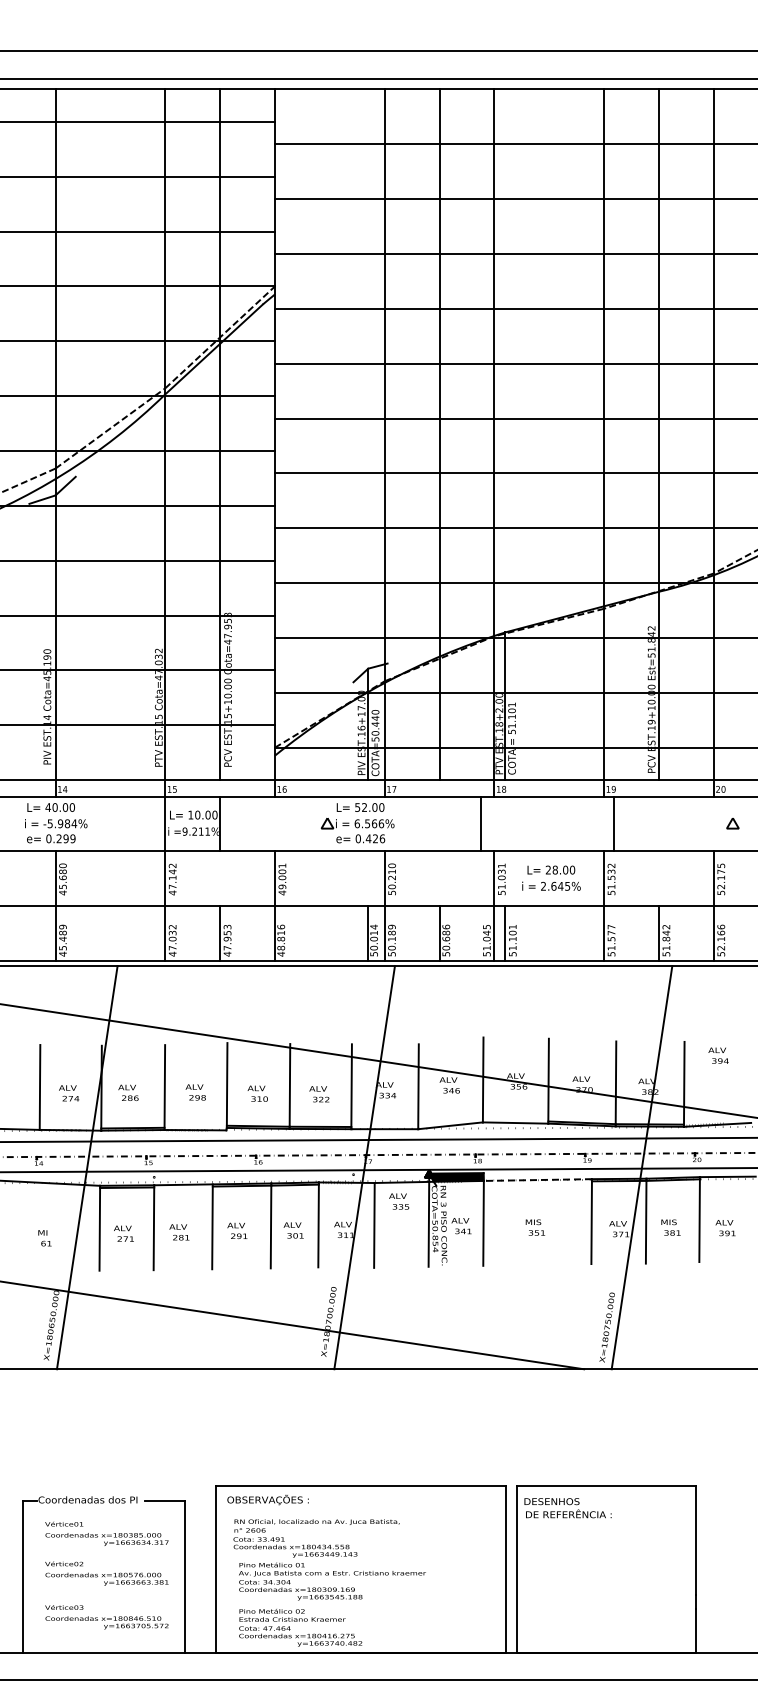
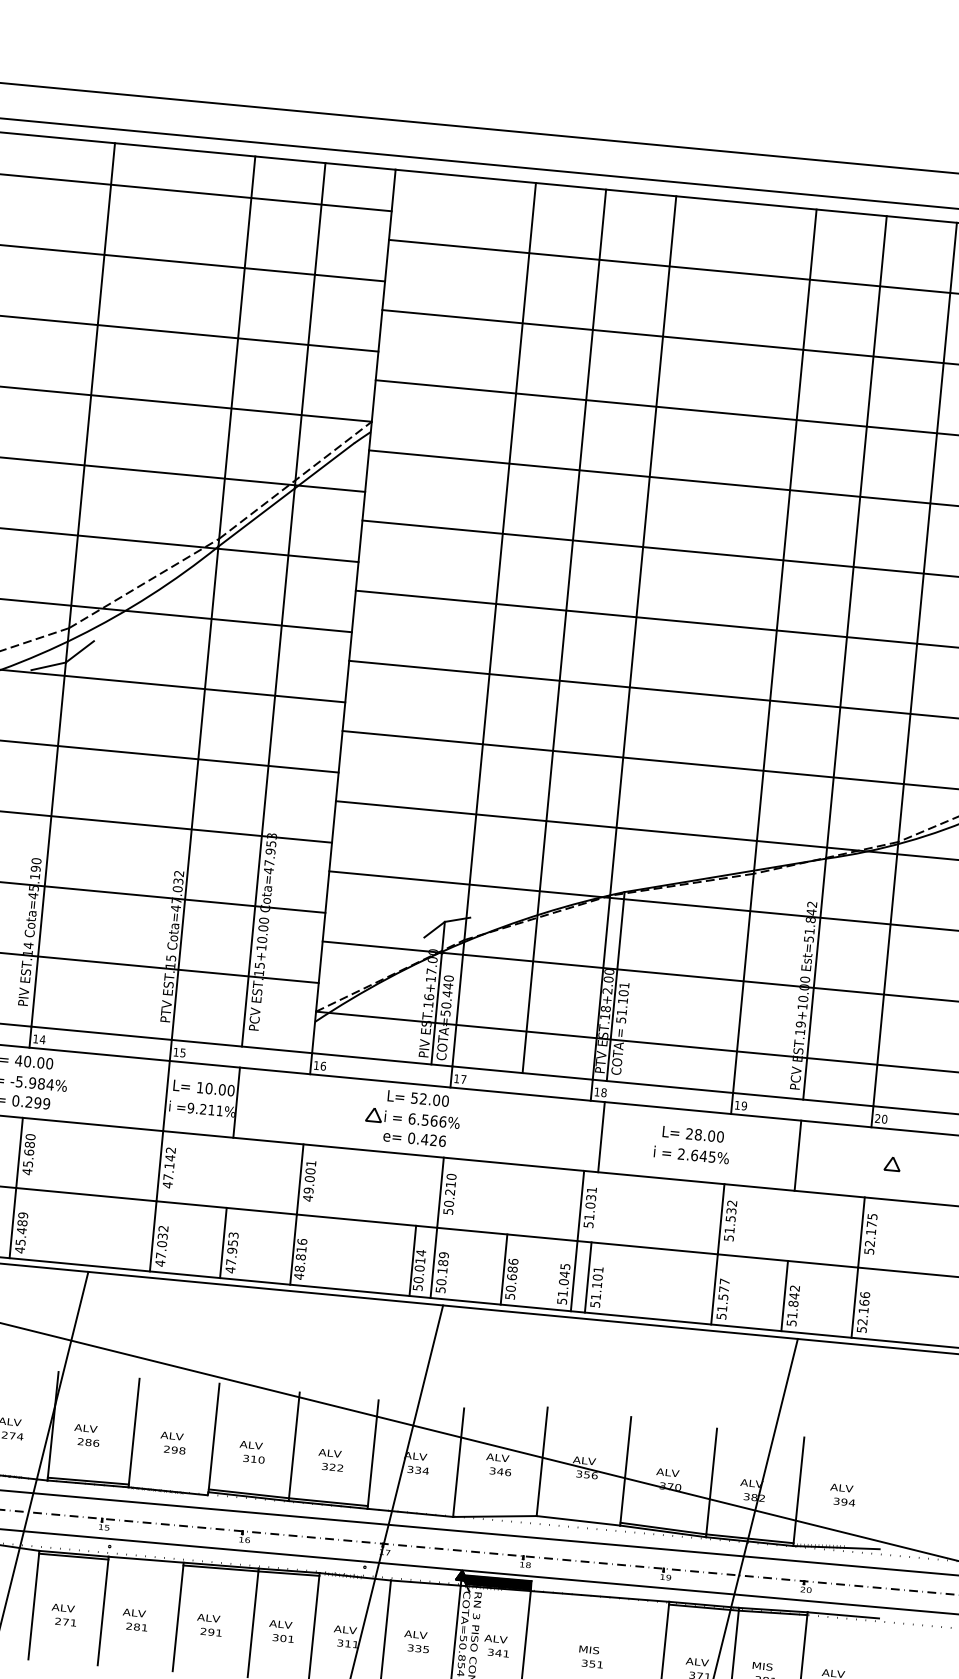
line: (481, 823) -> (601, 1136), moved
line: (613, 823) -> (797, 1155), moved
text: (551, 877) -> (692, 1143), moved
text: (718, 1055) -> (842, 1494), moved
line: (537, 1180) -> (599, 1596), dashed -> solid
text: (399, 1201) -> (417, 1641), moved

